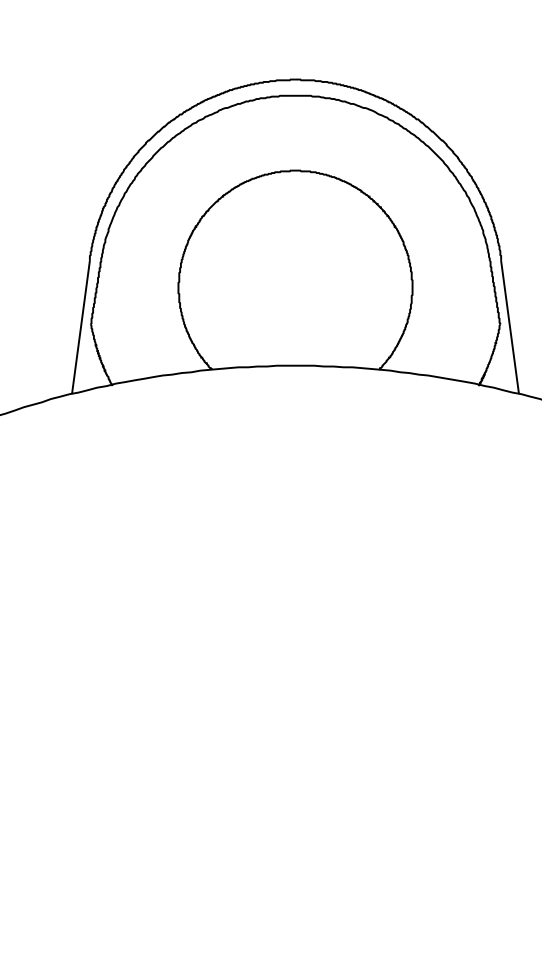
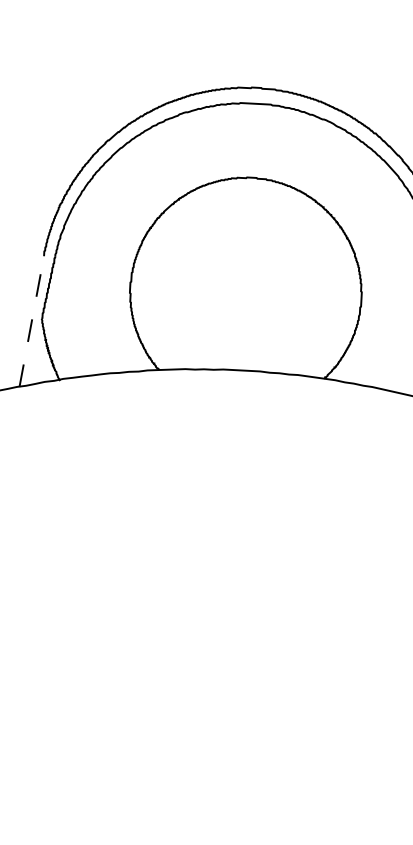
line: (81, 327) -> (32, 321), solid -> dashed

